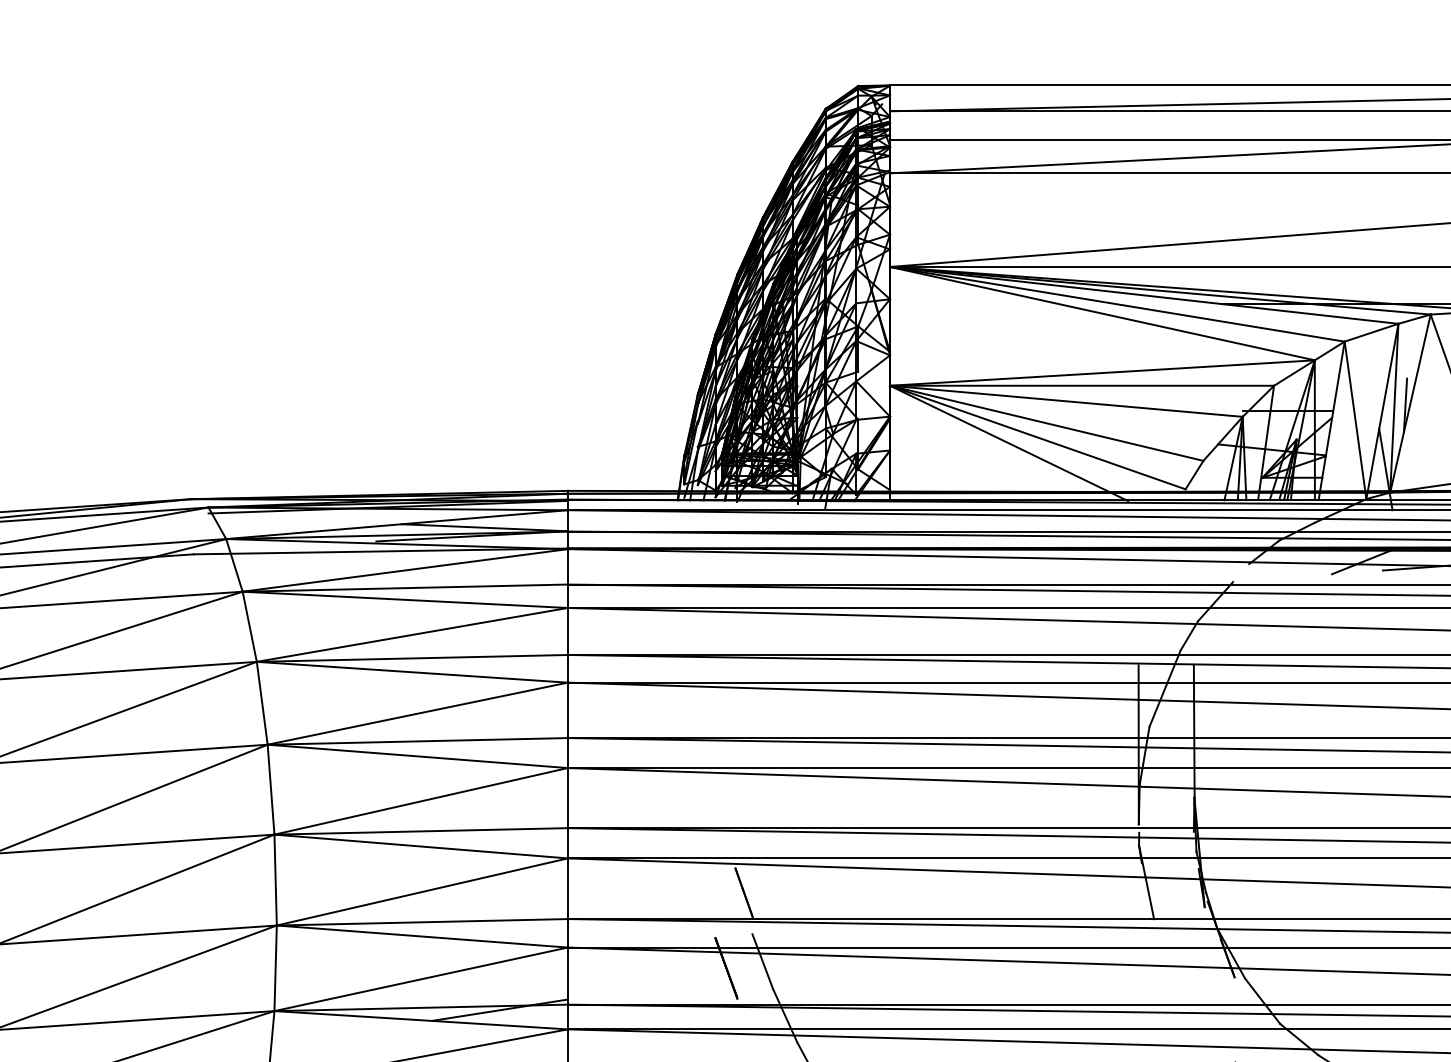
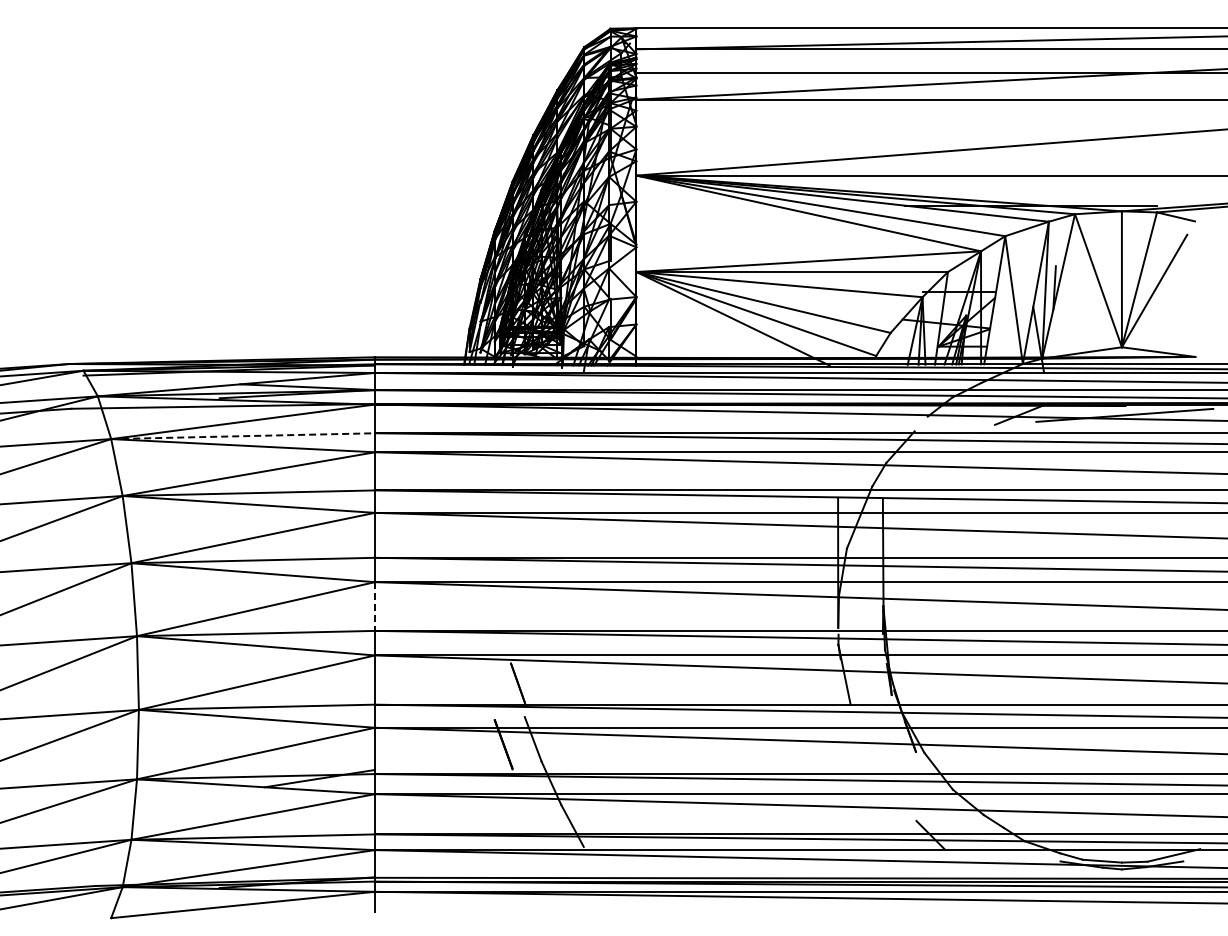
line: (405, 588) -> (243, 436), solid -> dashed
line: (567, 799) -> (374, 607), solid -> dashed

